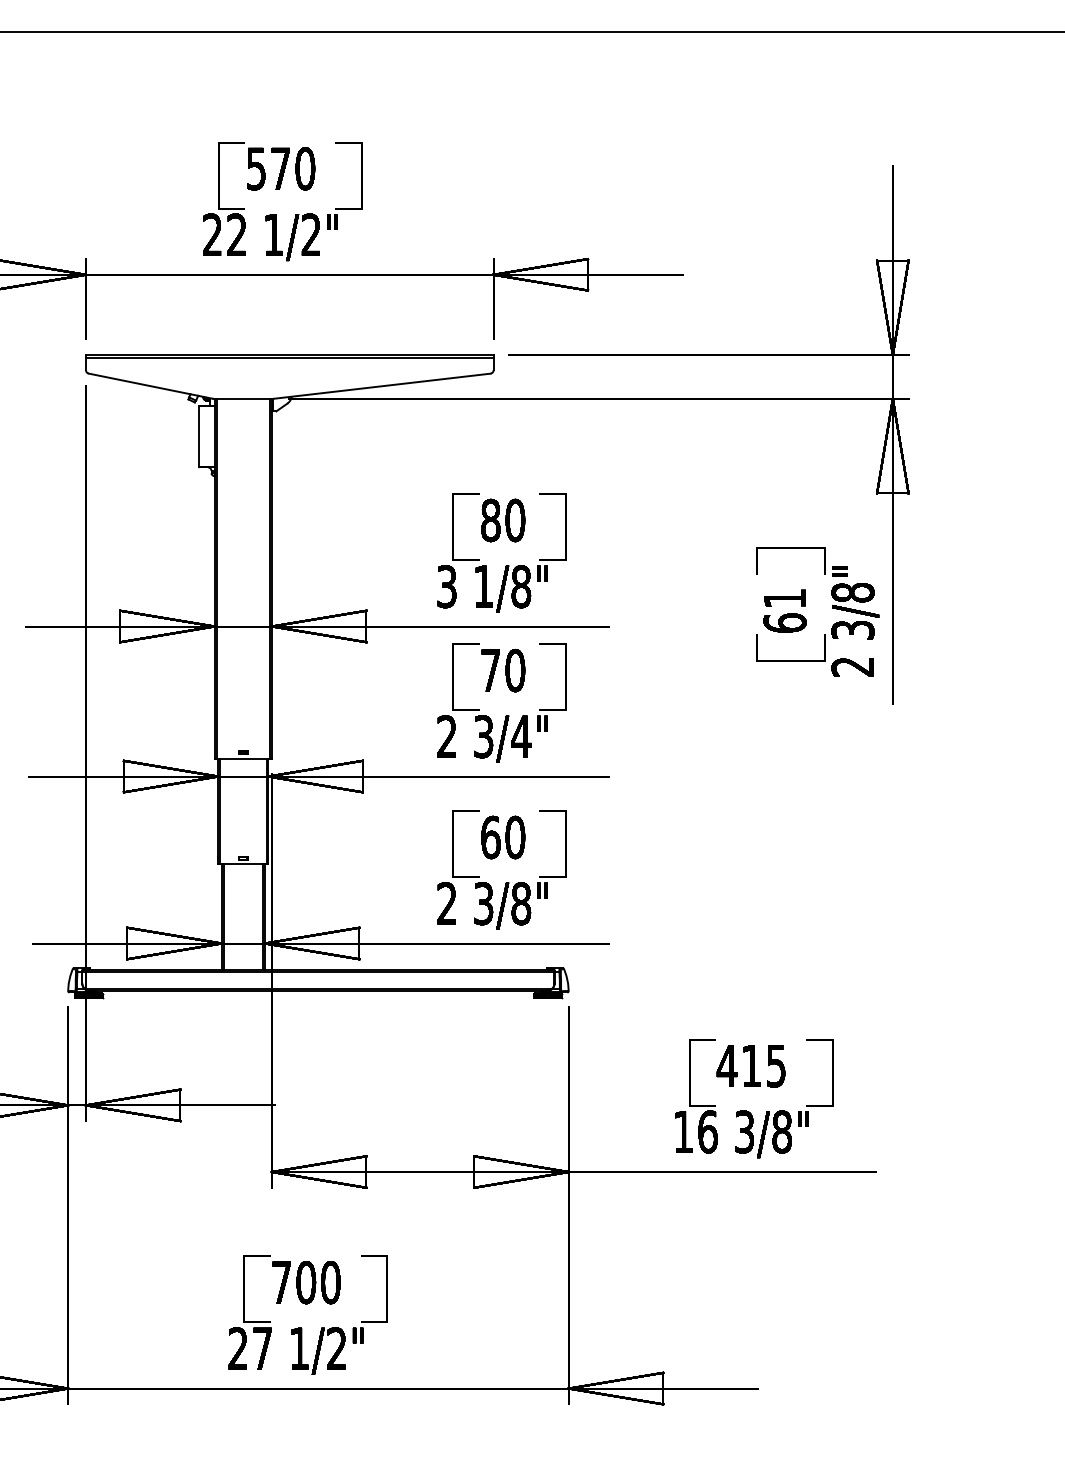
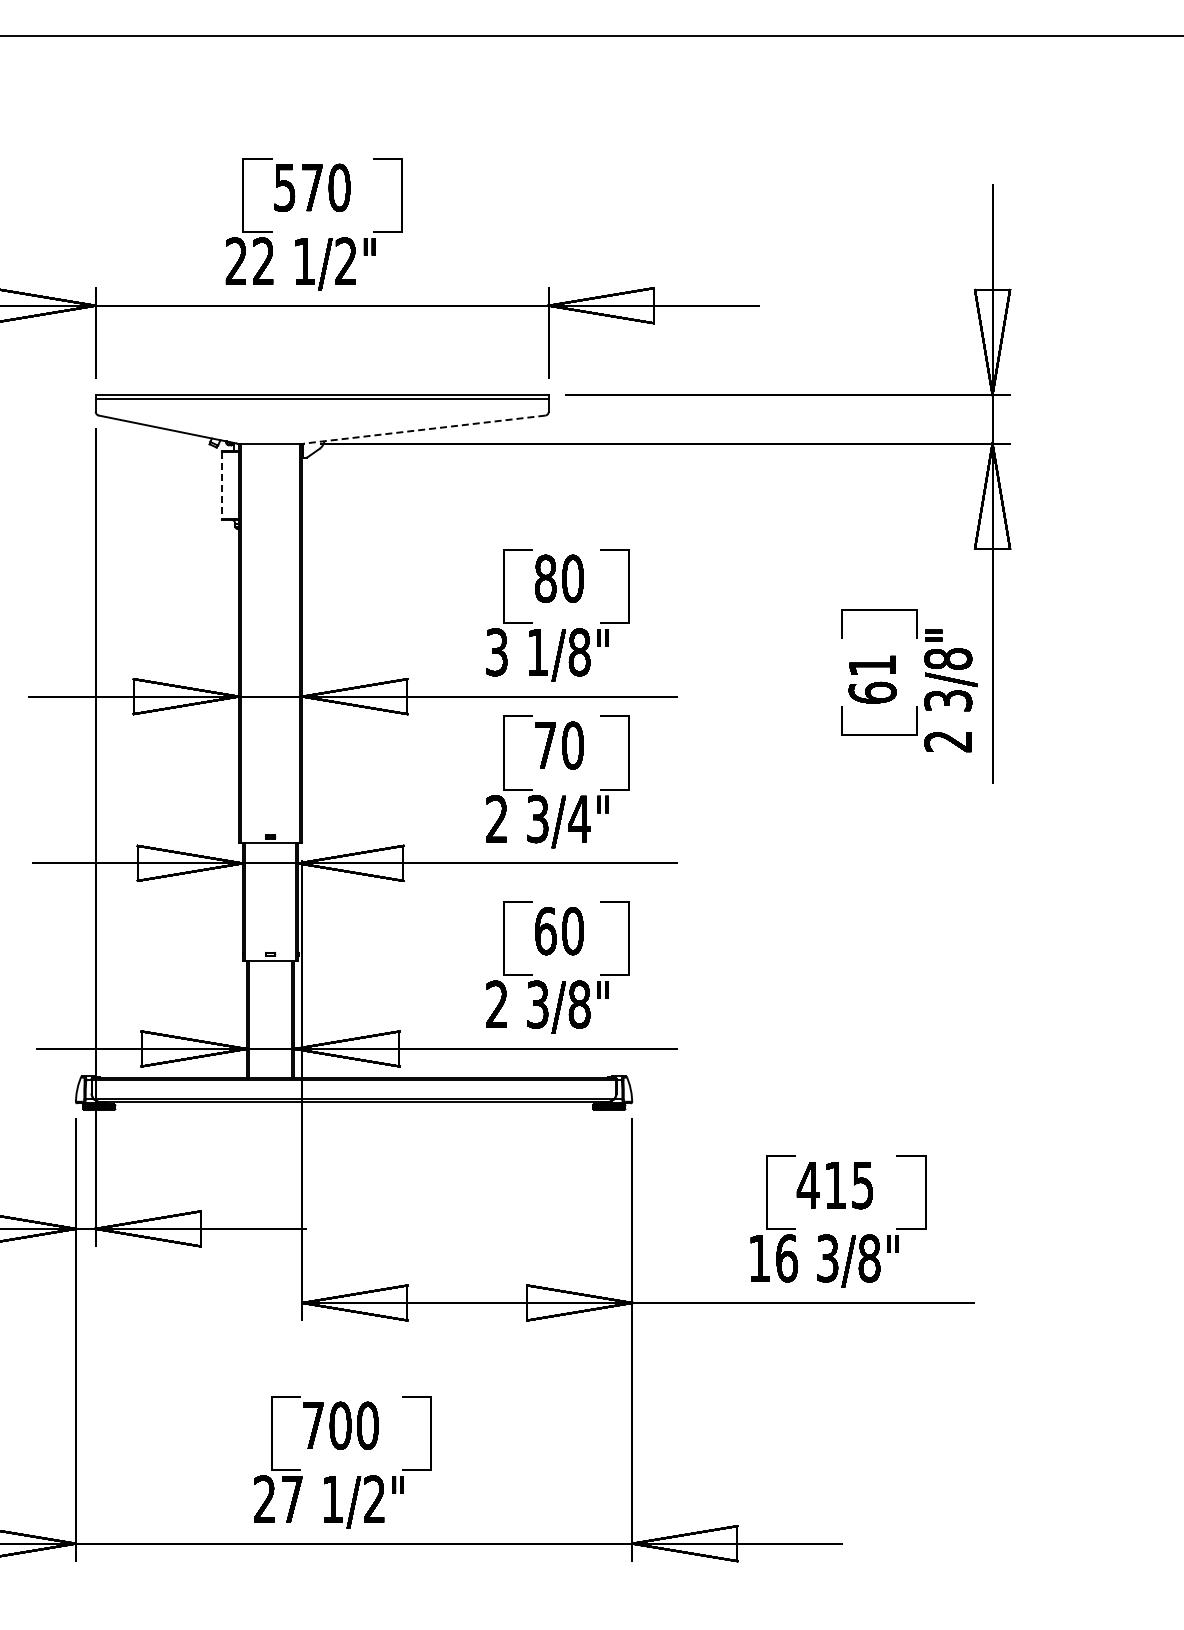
line: (381, 386) -> (424, 429), solid -> dashed
line: (199, 436) -> (221, 485), solid -> dashed

